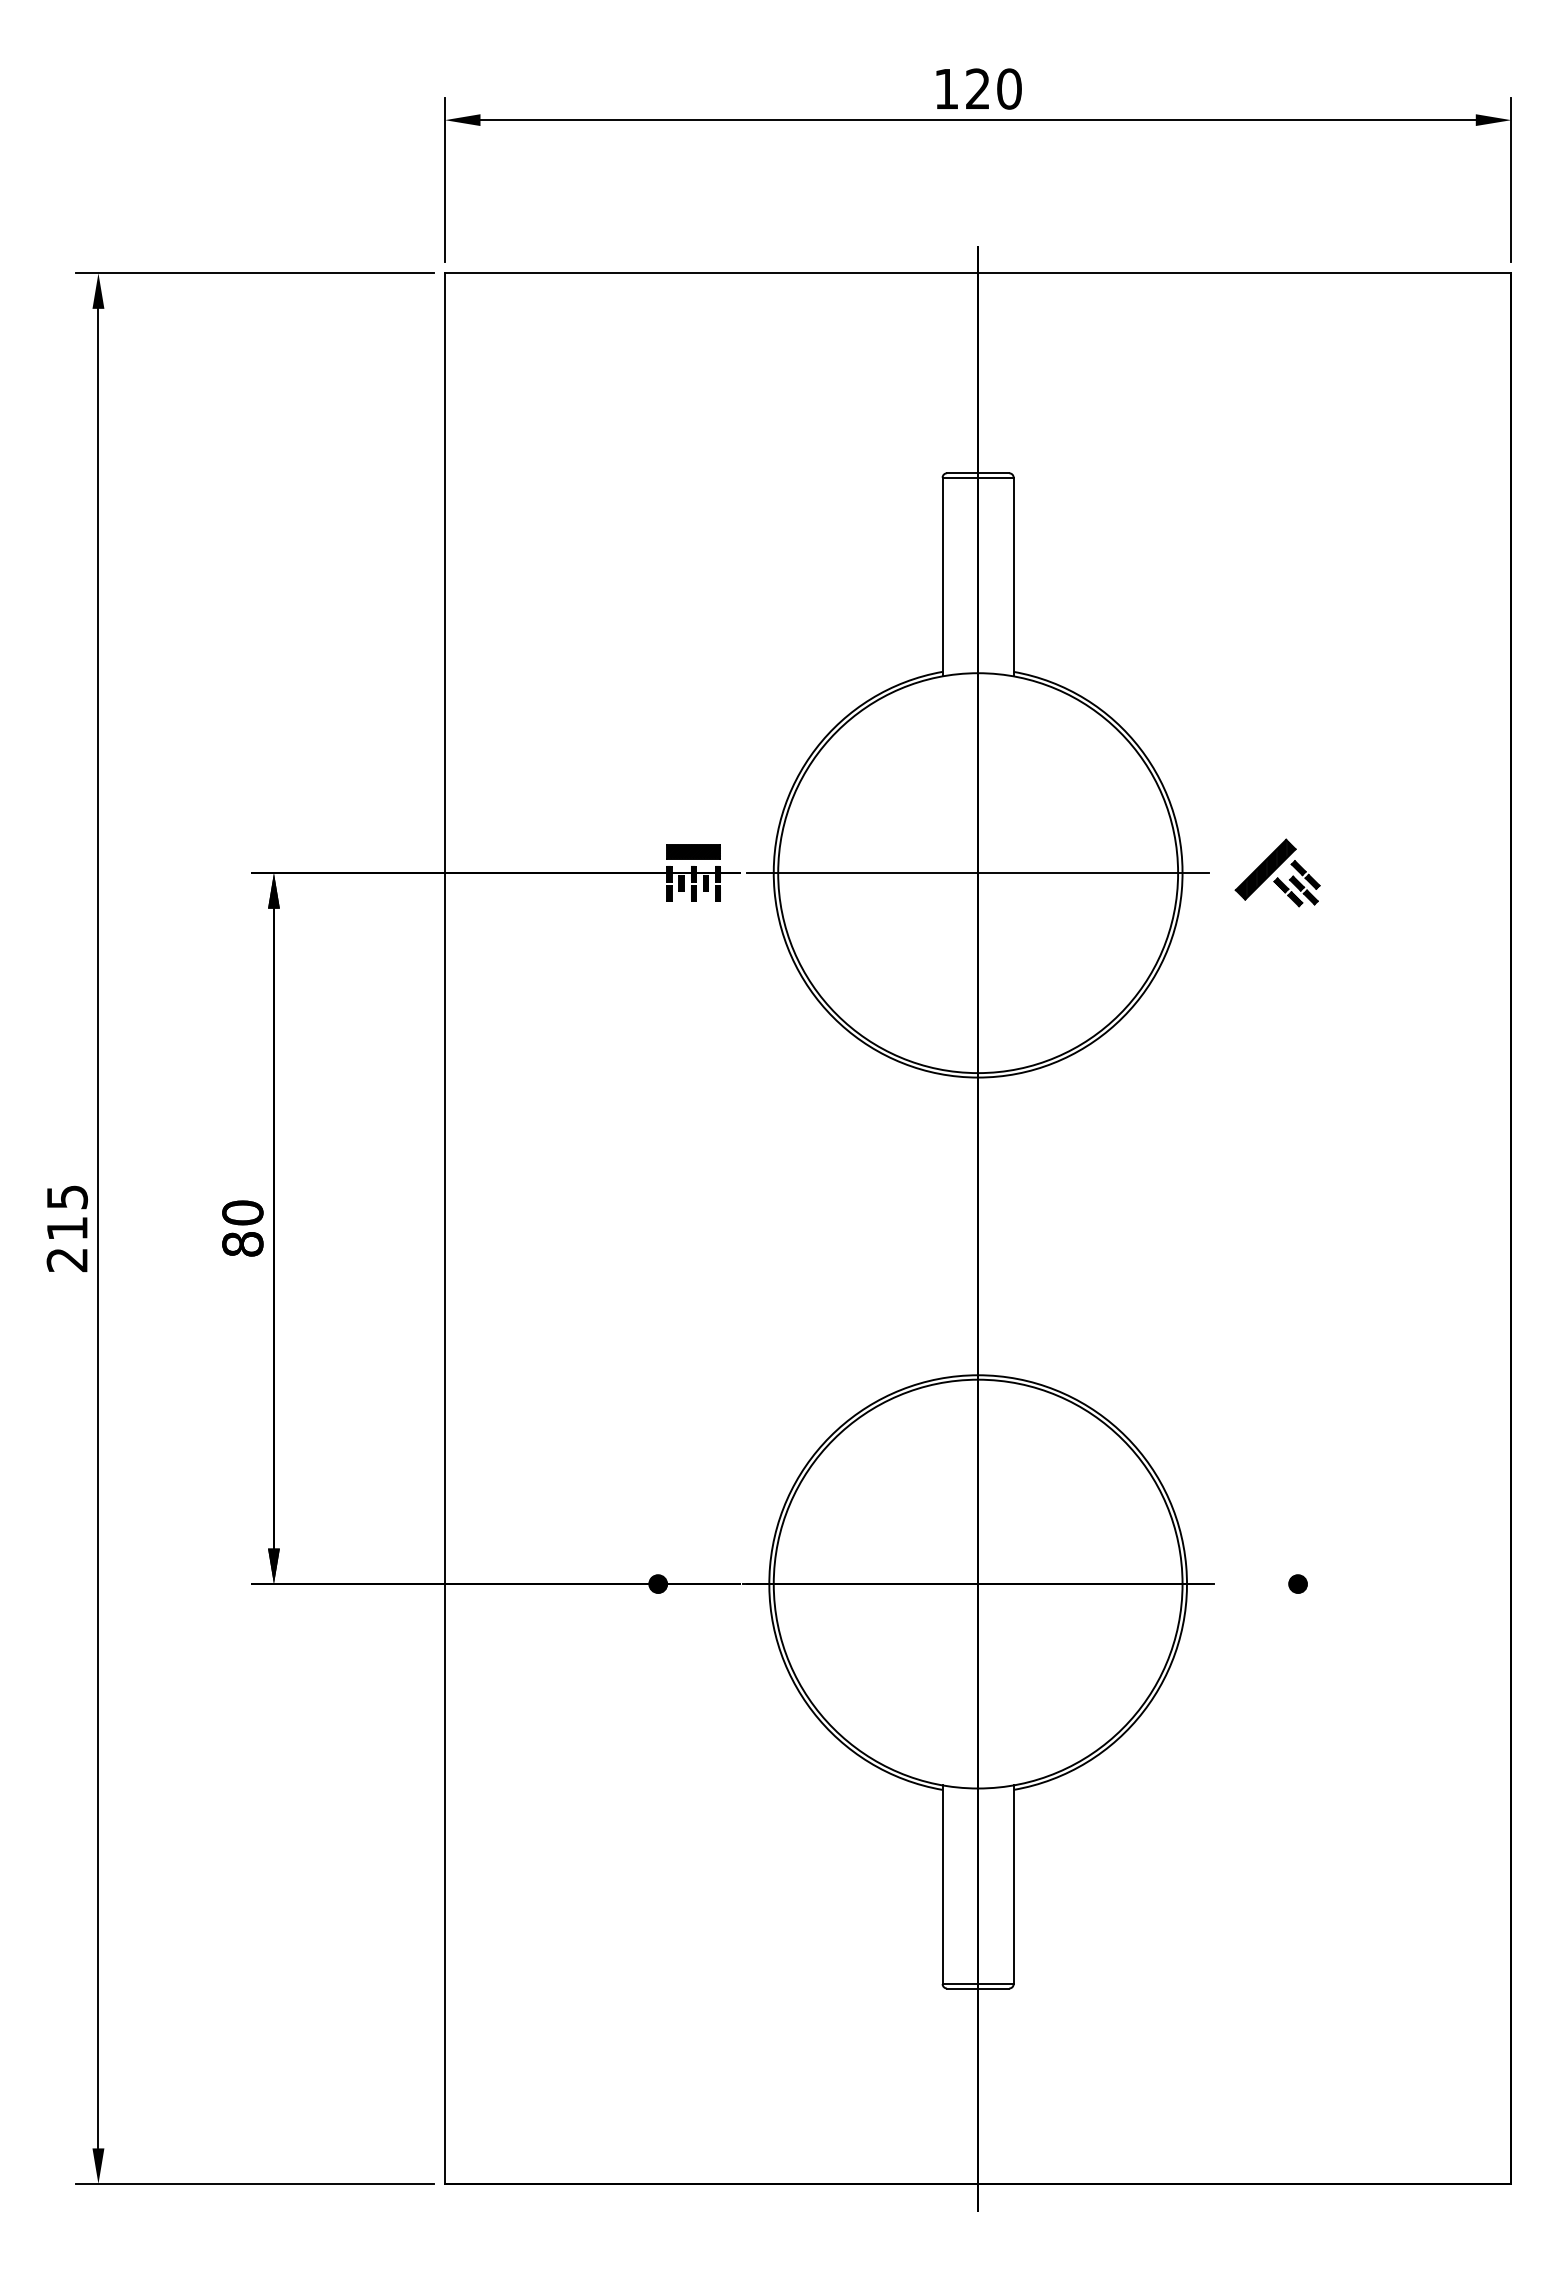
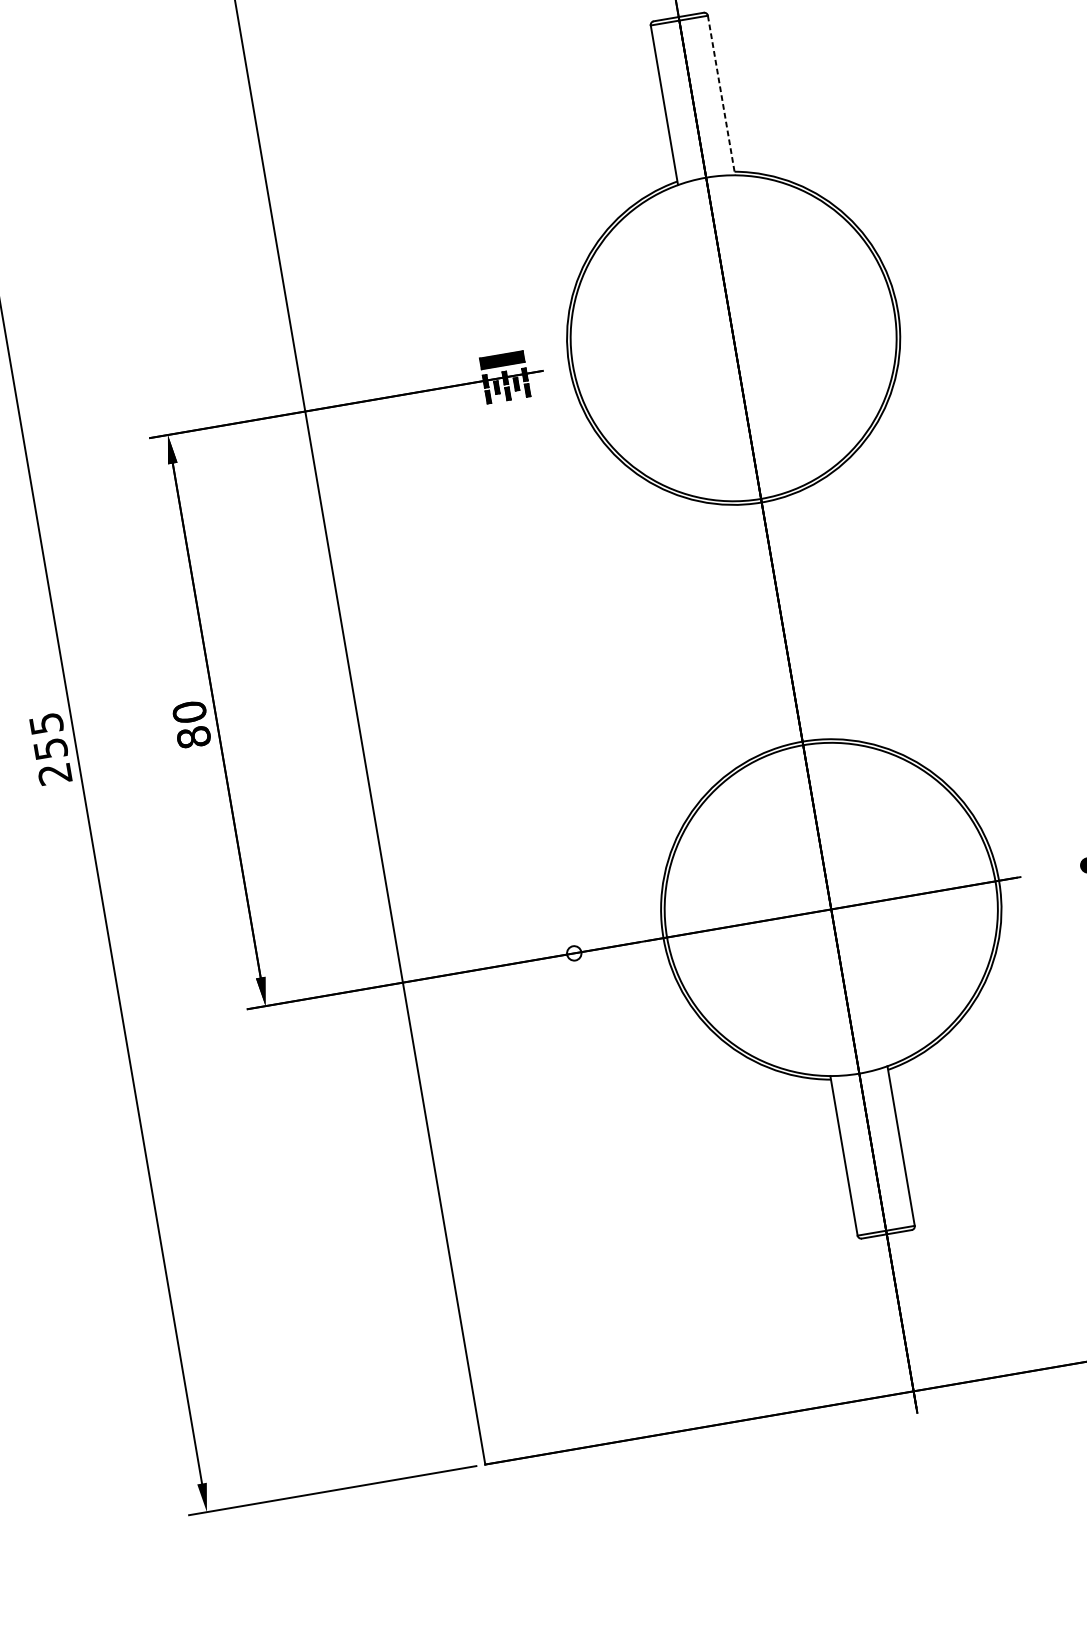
line: (1013, 577) -> (721, 95), solid -> dashed
part: (1277, 872) -> (974, 296), removed
line: (978, 873) -> (733, 338), removed
text: (67, 1228) -> (50, 748), 215 -> 255
hatch: (658, 1584) -> (574, 953), removed

